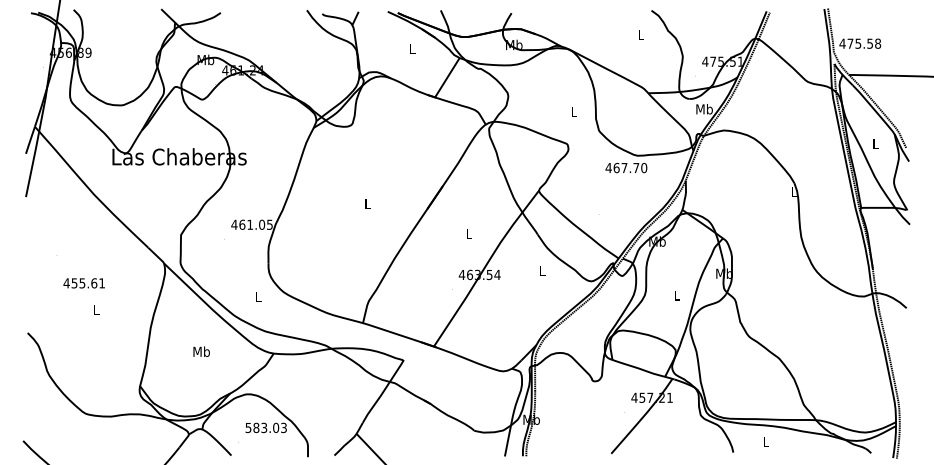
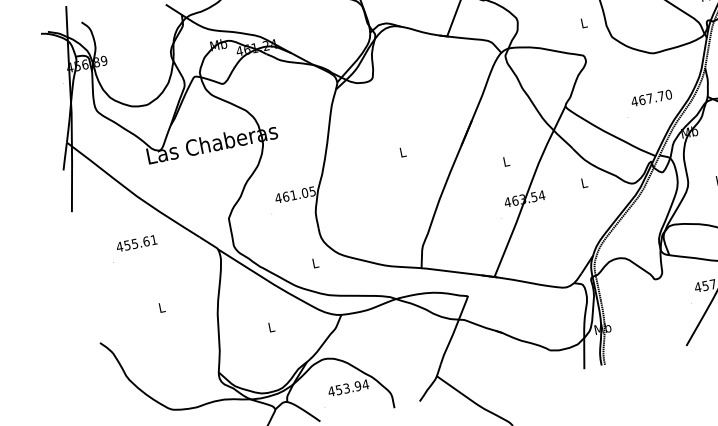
text: (626, 167) -> (651, 97), moved
text: (83, 283) -> (136, 243), moved
text: (201, 351) -> (271, 326), Mb -> L
text: (266, 427) -> (348, 387), 583.03 -> 453.94

